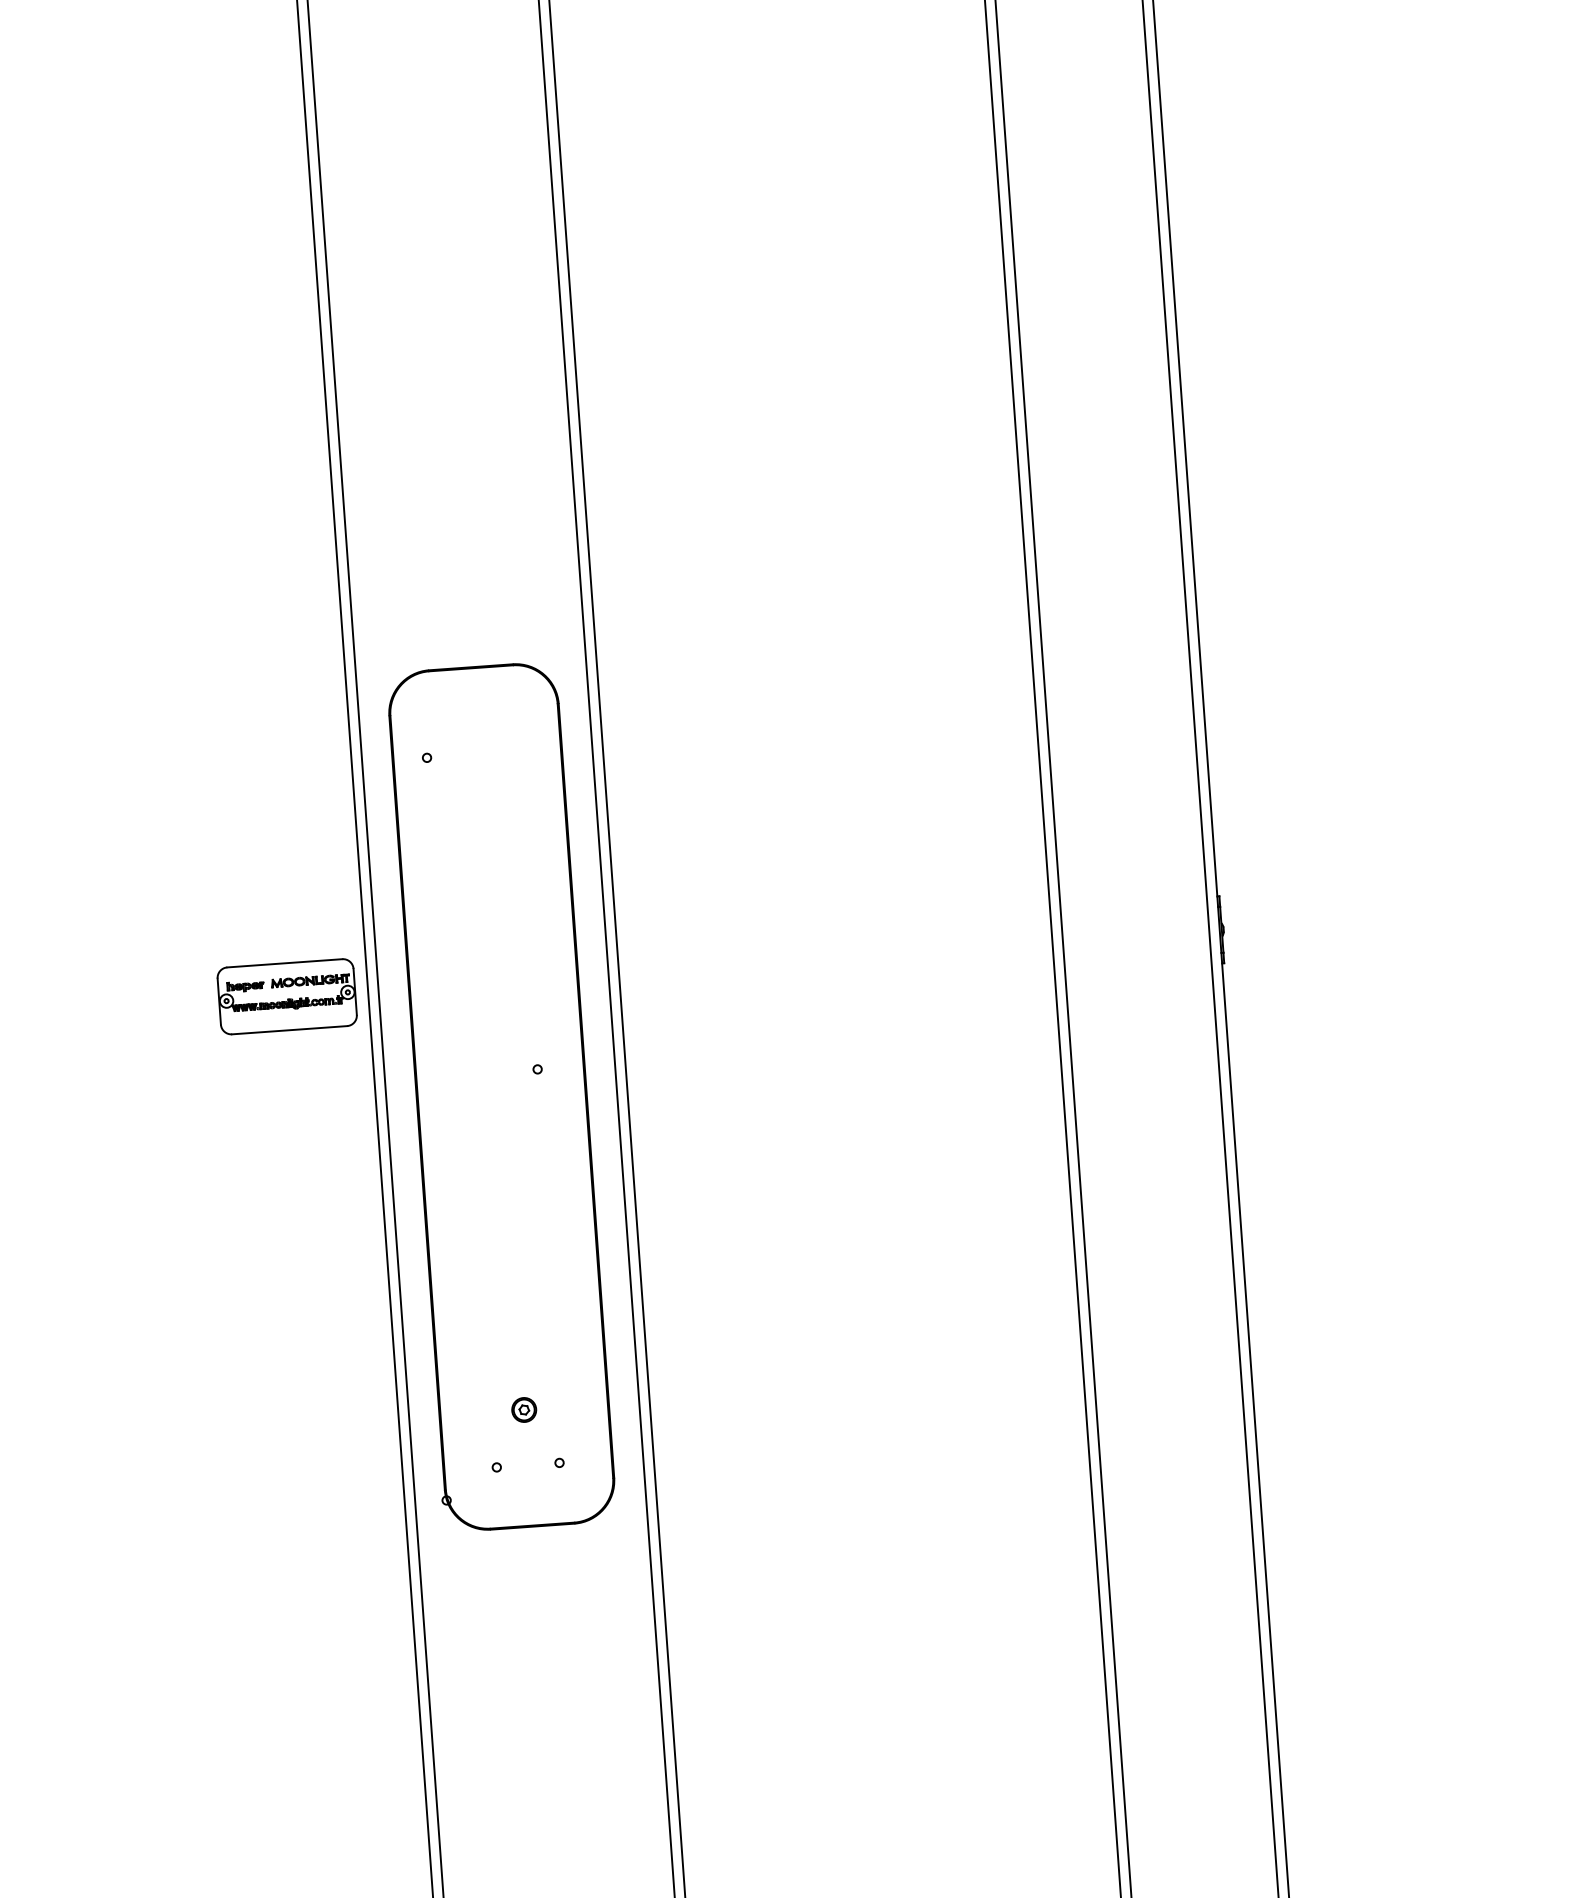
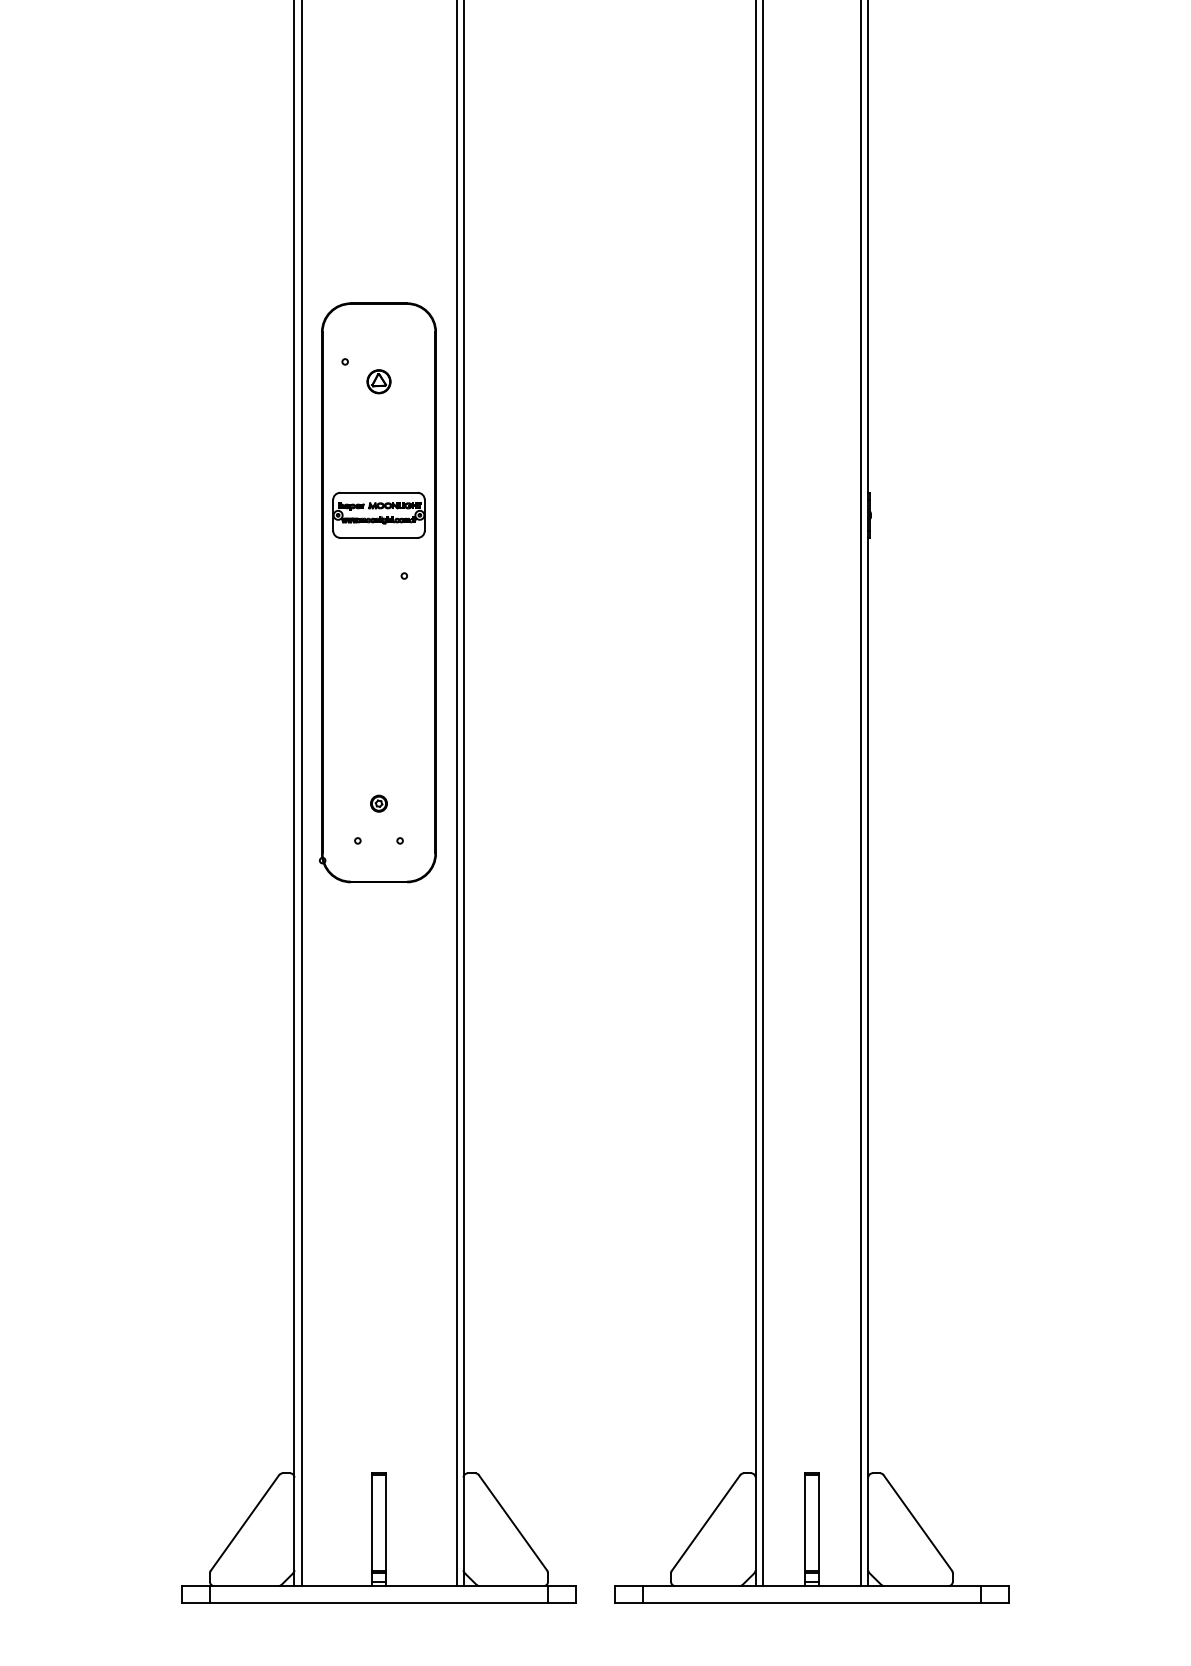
part: (478, 783) -> (378, 381), added
part: (286, 997) -> (378, 515), moved

